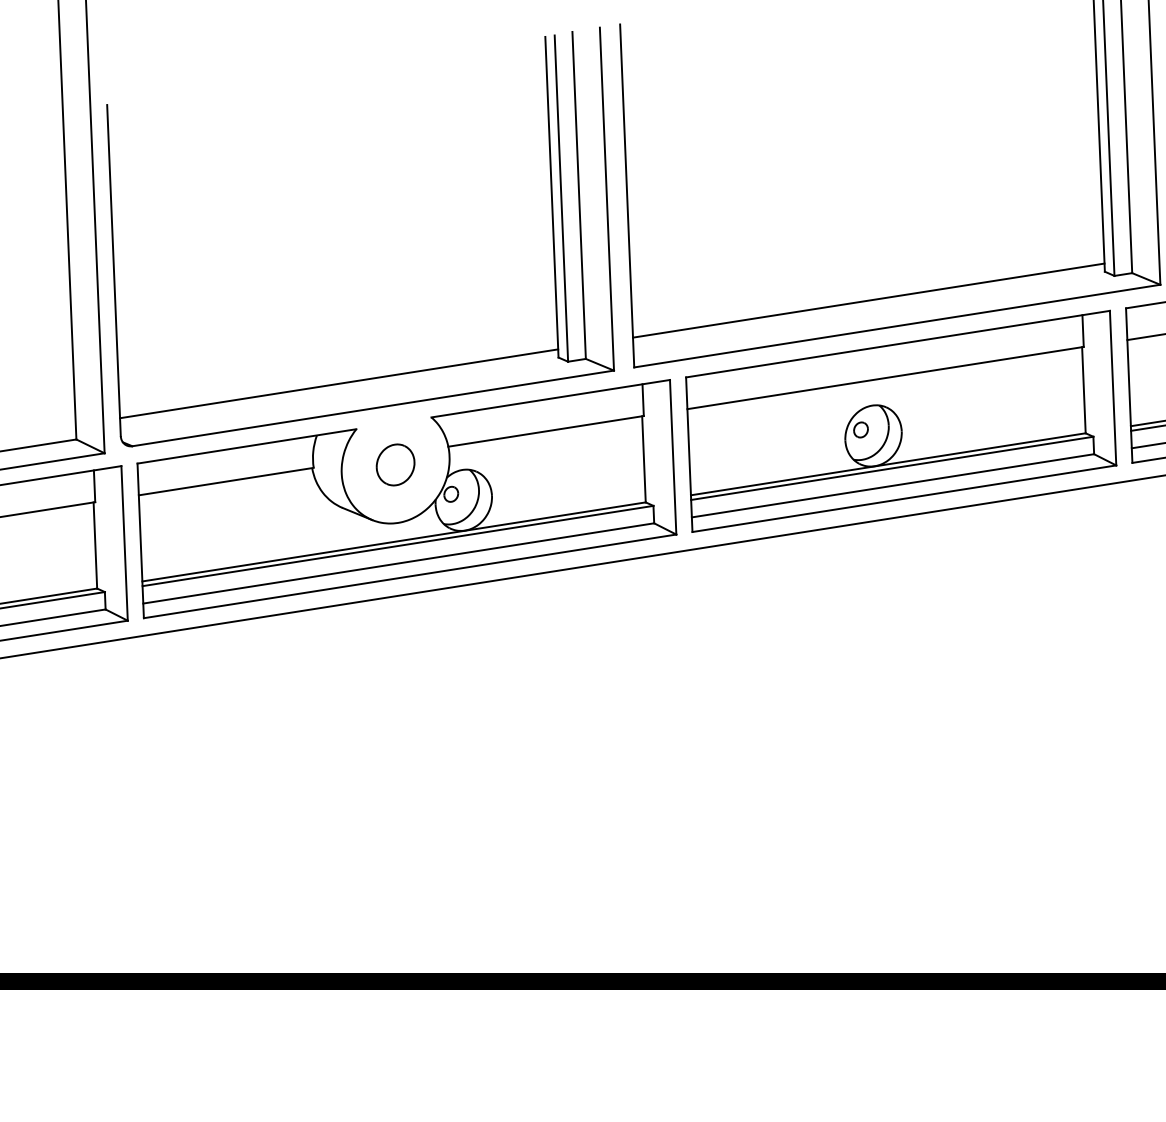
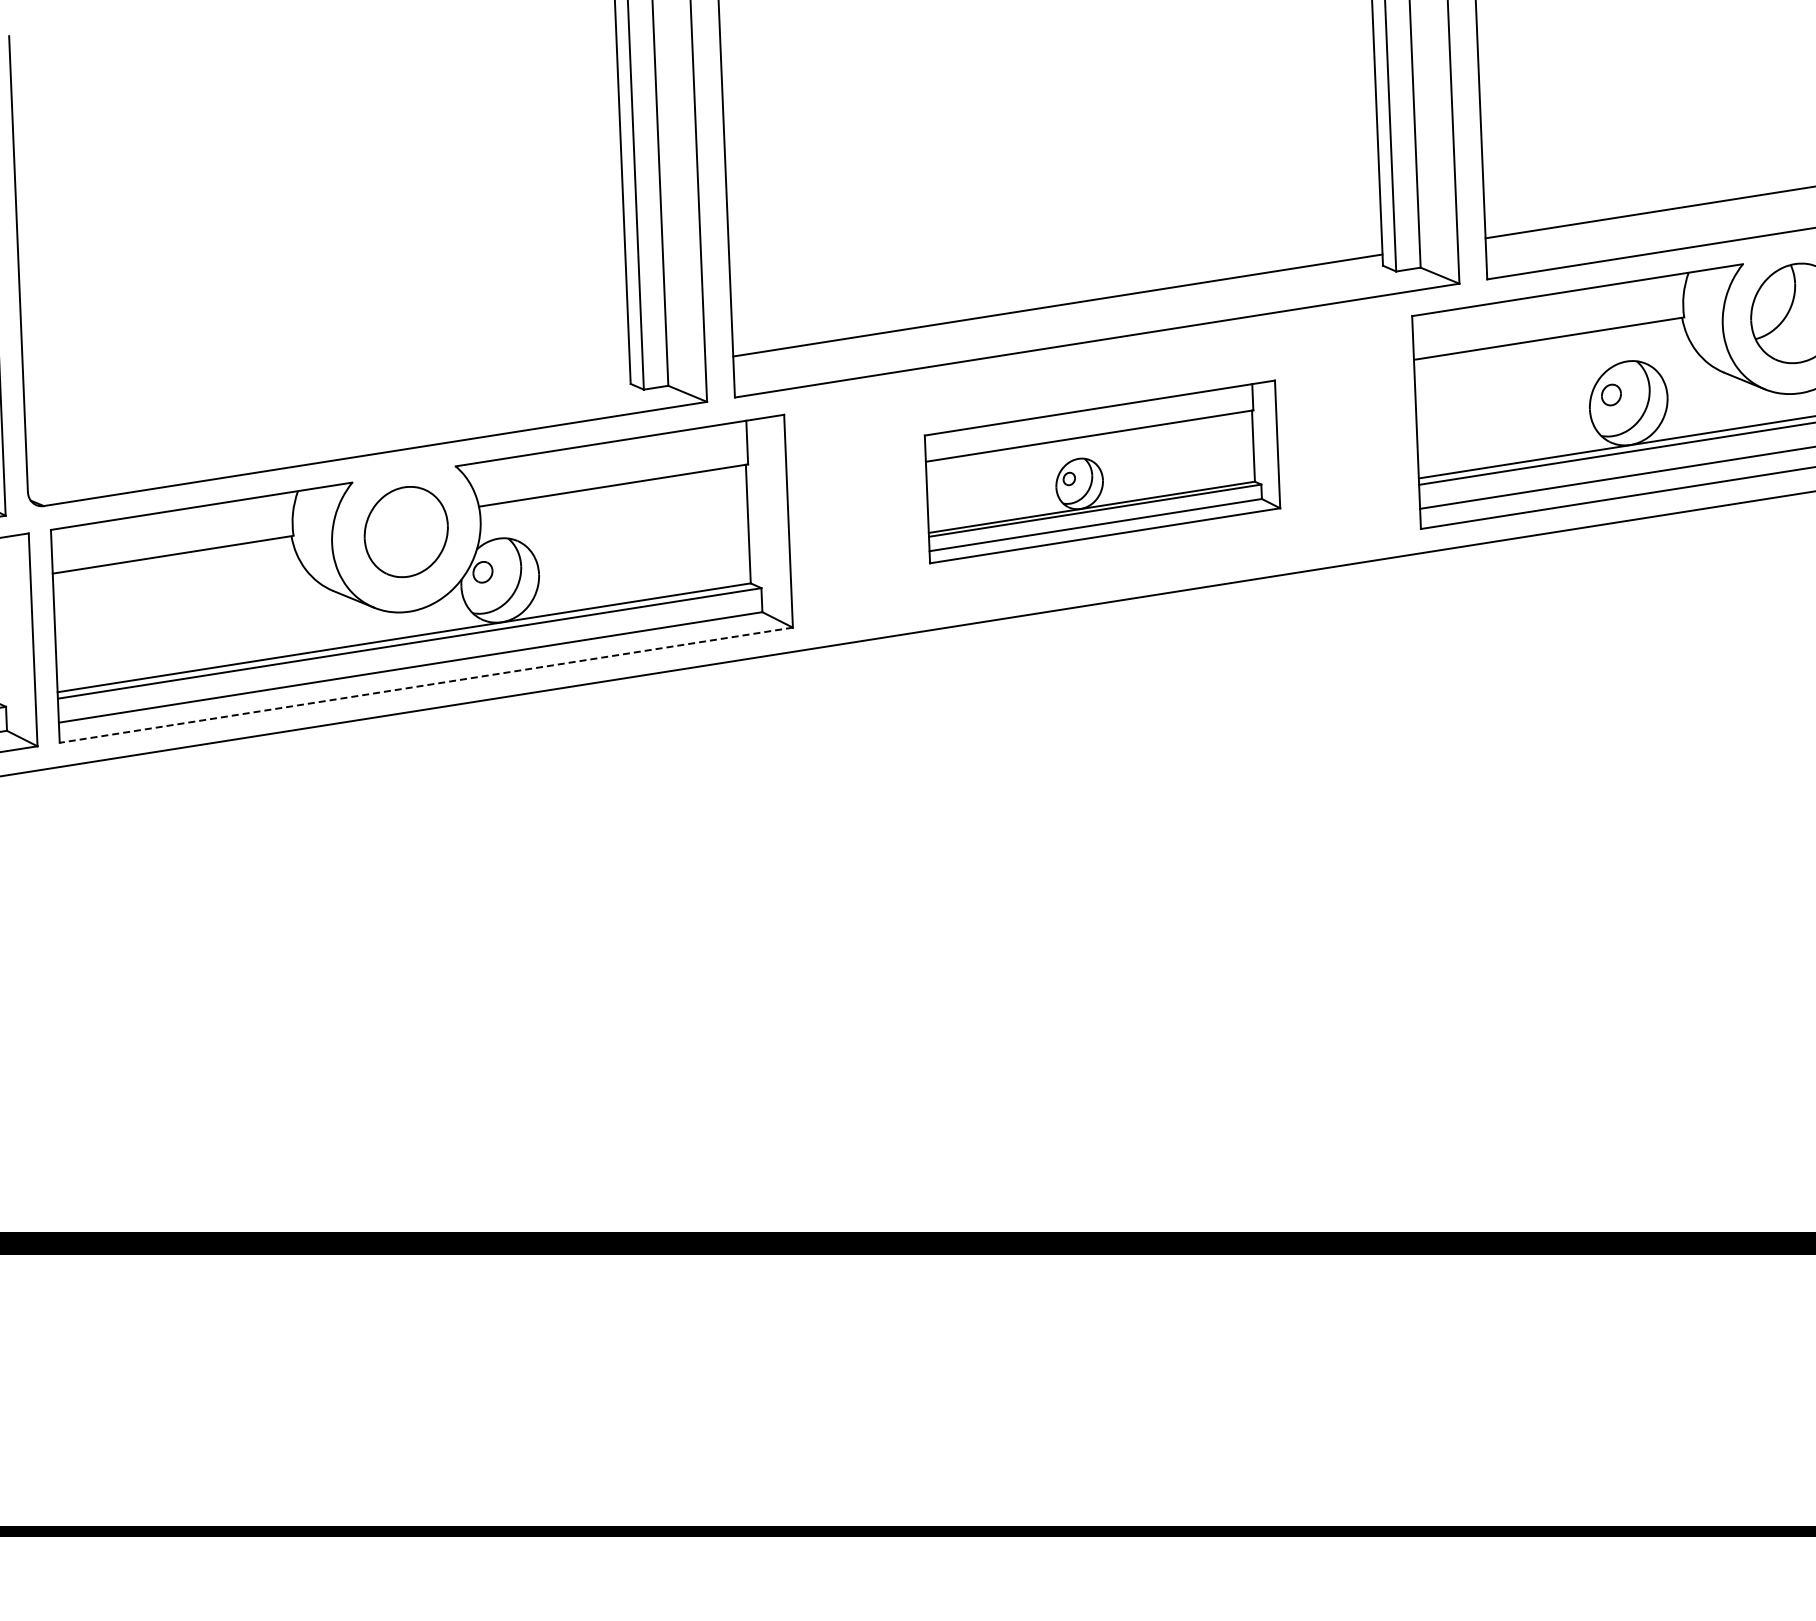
line: (339, 383) -> (328, 419), removed
part: (901, 421) -> (1102, 471), size x0.6
part: (395, 464) -> (406, 531), size x1.6
line: (409, 576) -> (425, 685), solid -> dashed

